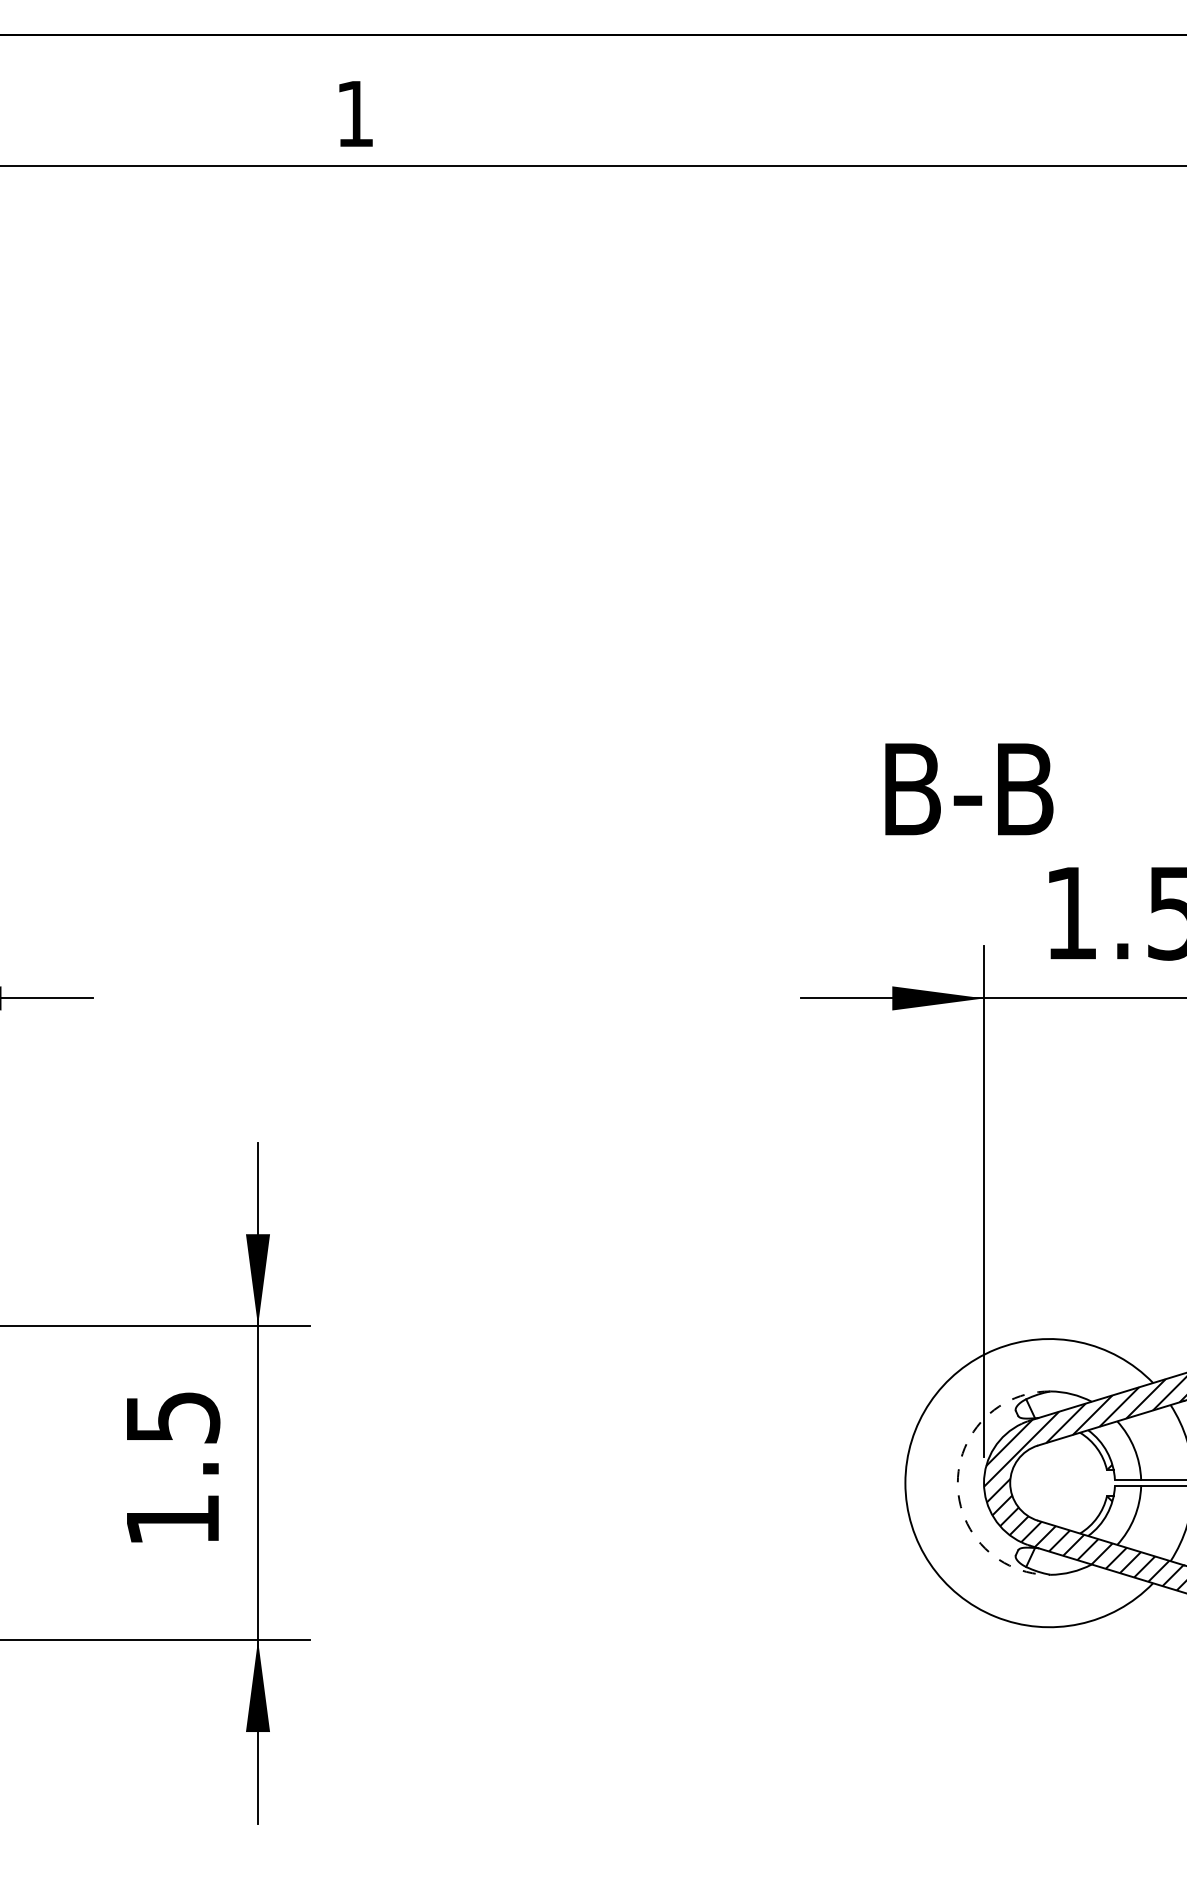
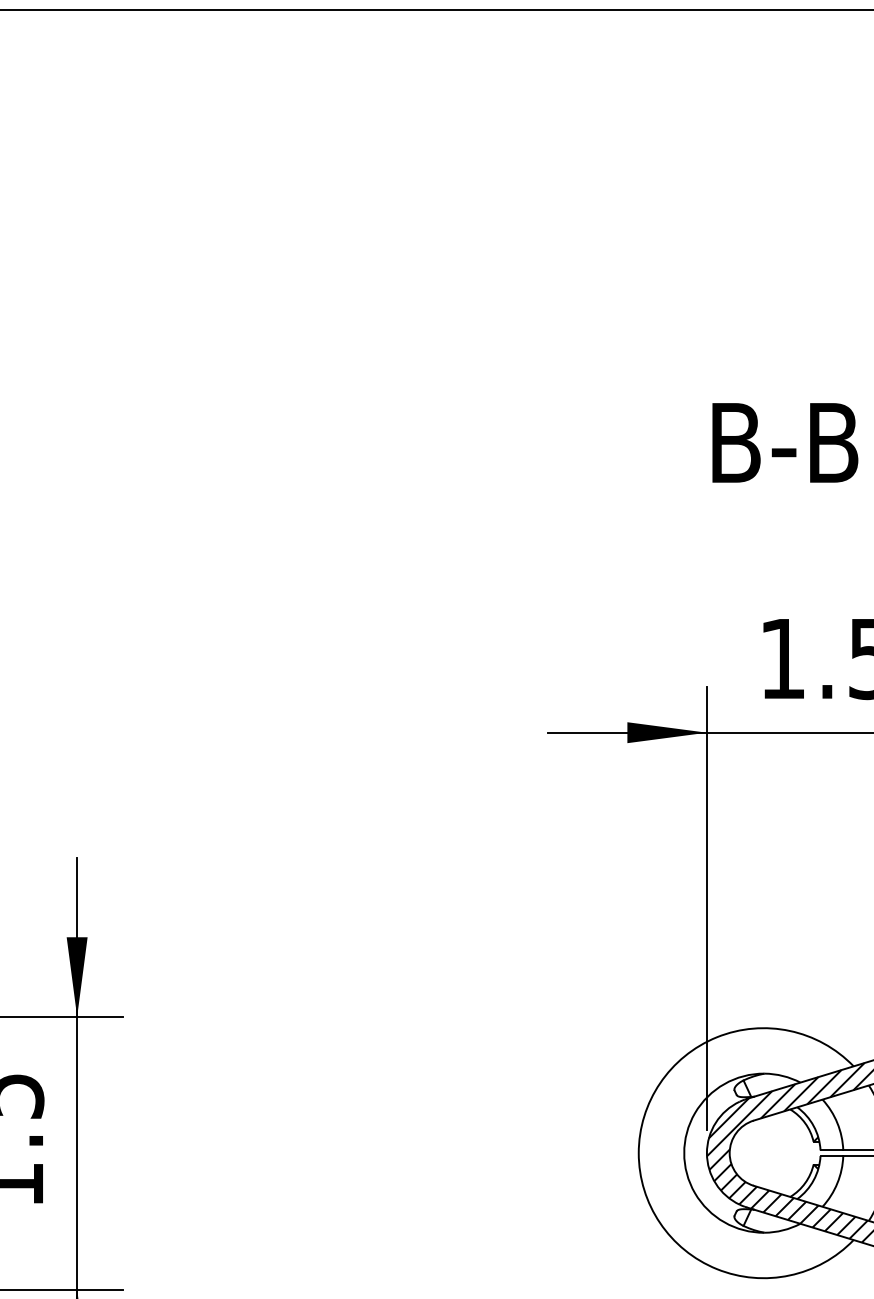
text: (969, 789) -> (785, 443), moved
arc: (957, 1483) -> (683, 1153), dashed -> solid

